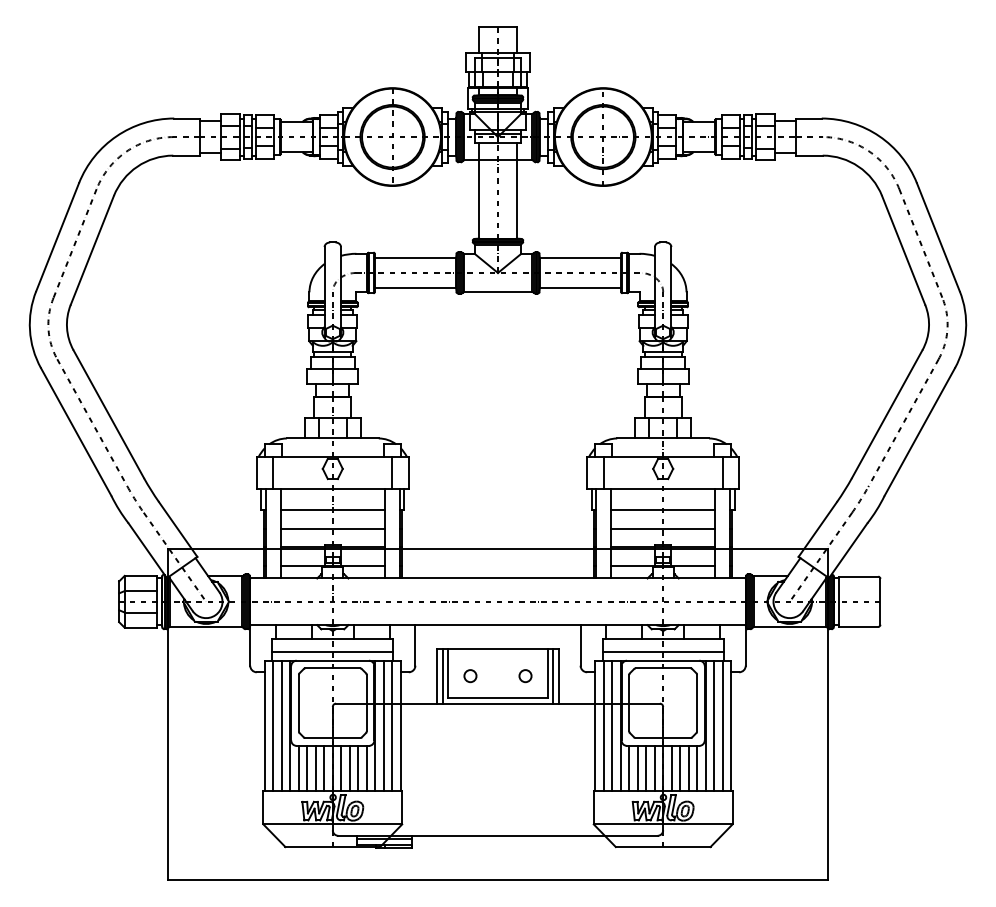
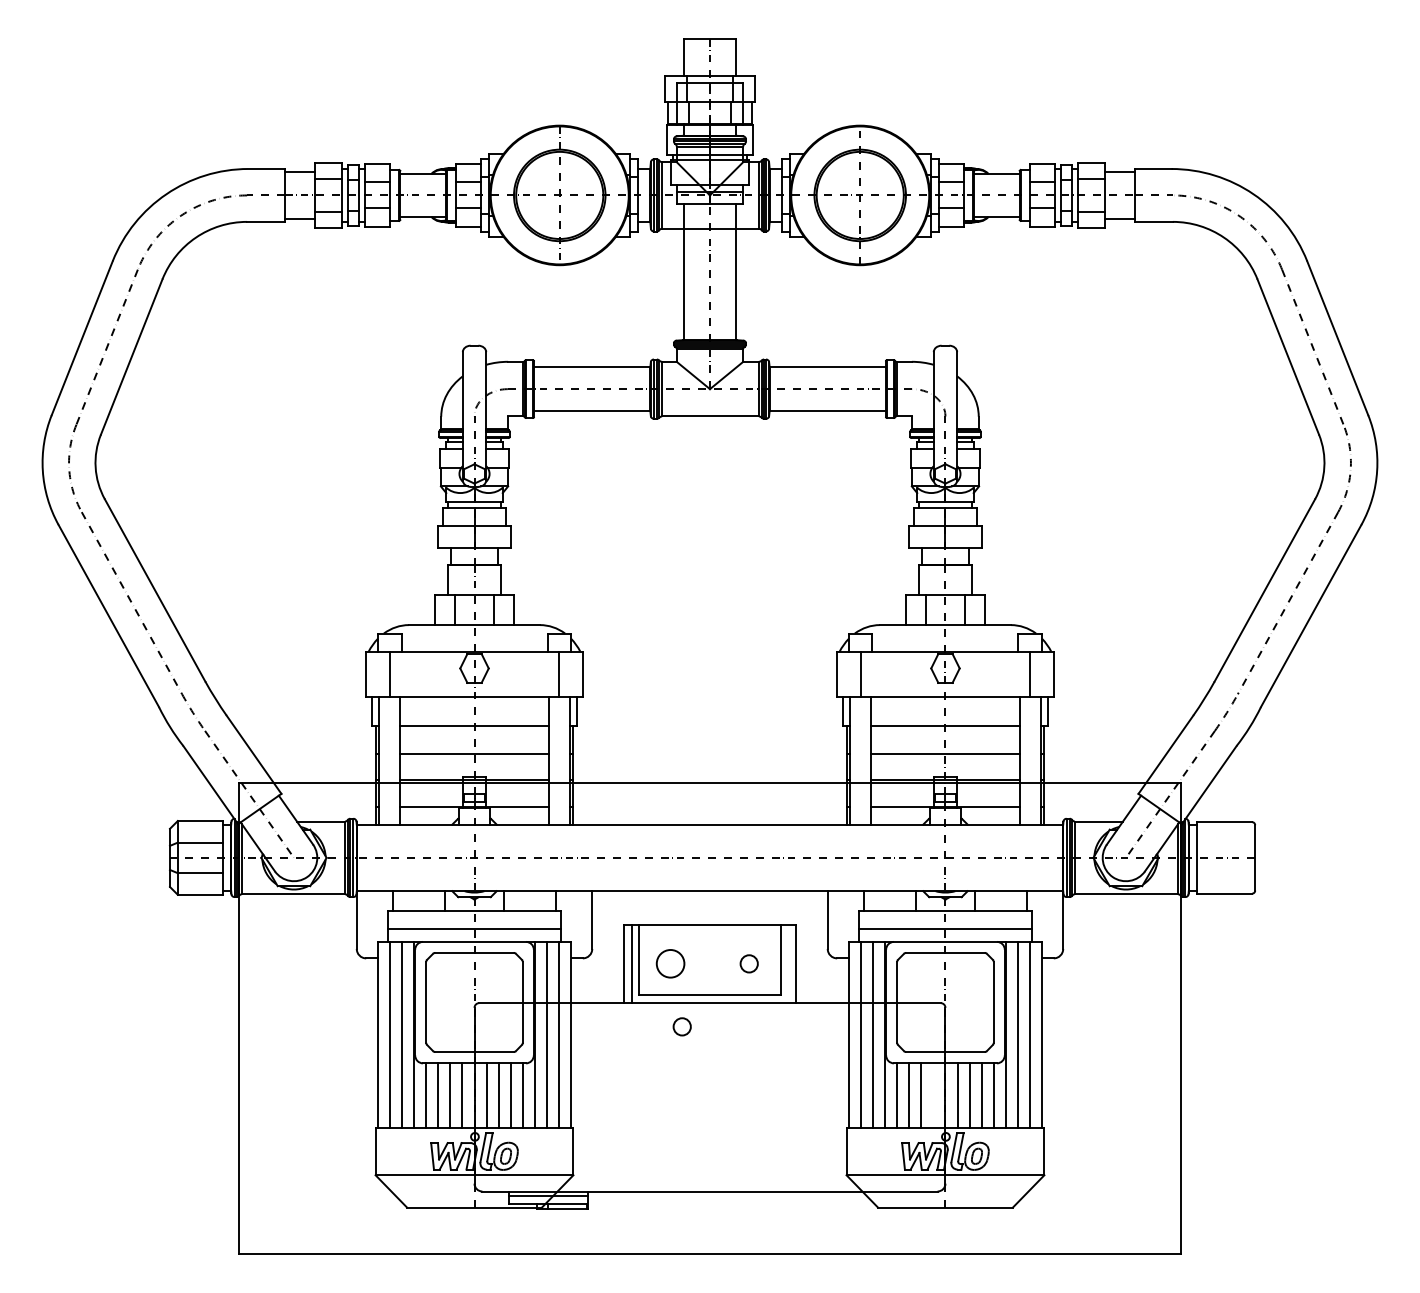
circle: (470, 675) -> (670, 963), size x1.6
line: (553, 675) -> (788, 963), removed
circle: (478, 720) -> (681, 1026), added
line: (654, 768) -> (933, 1095), removed

